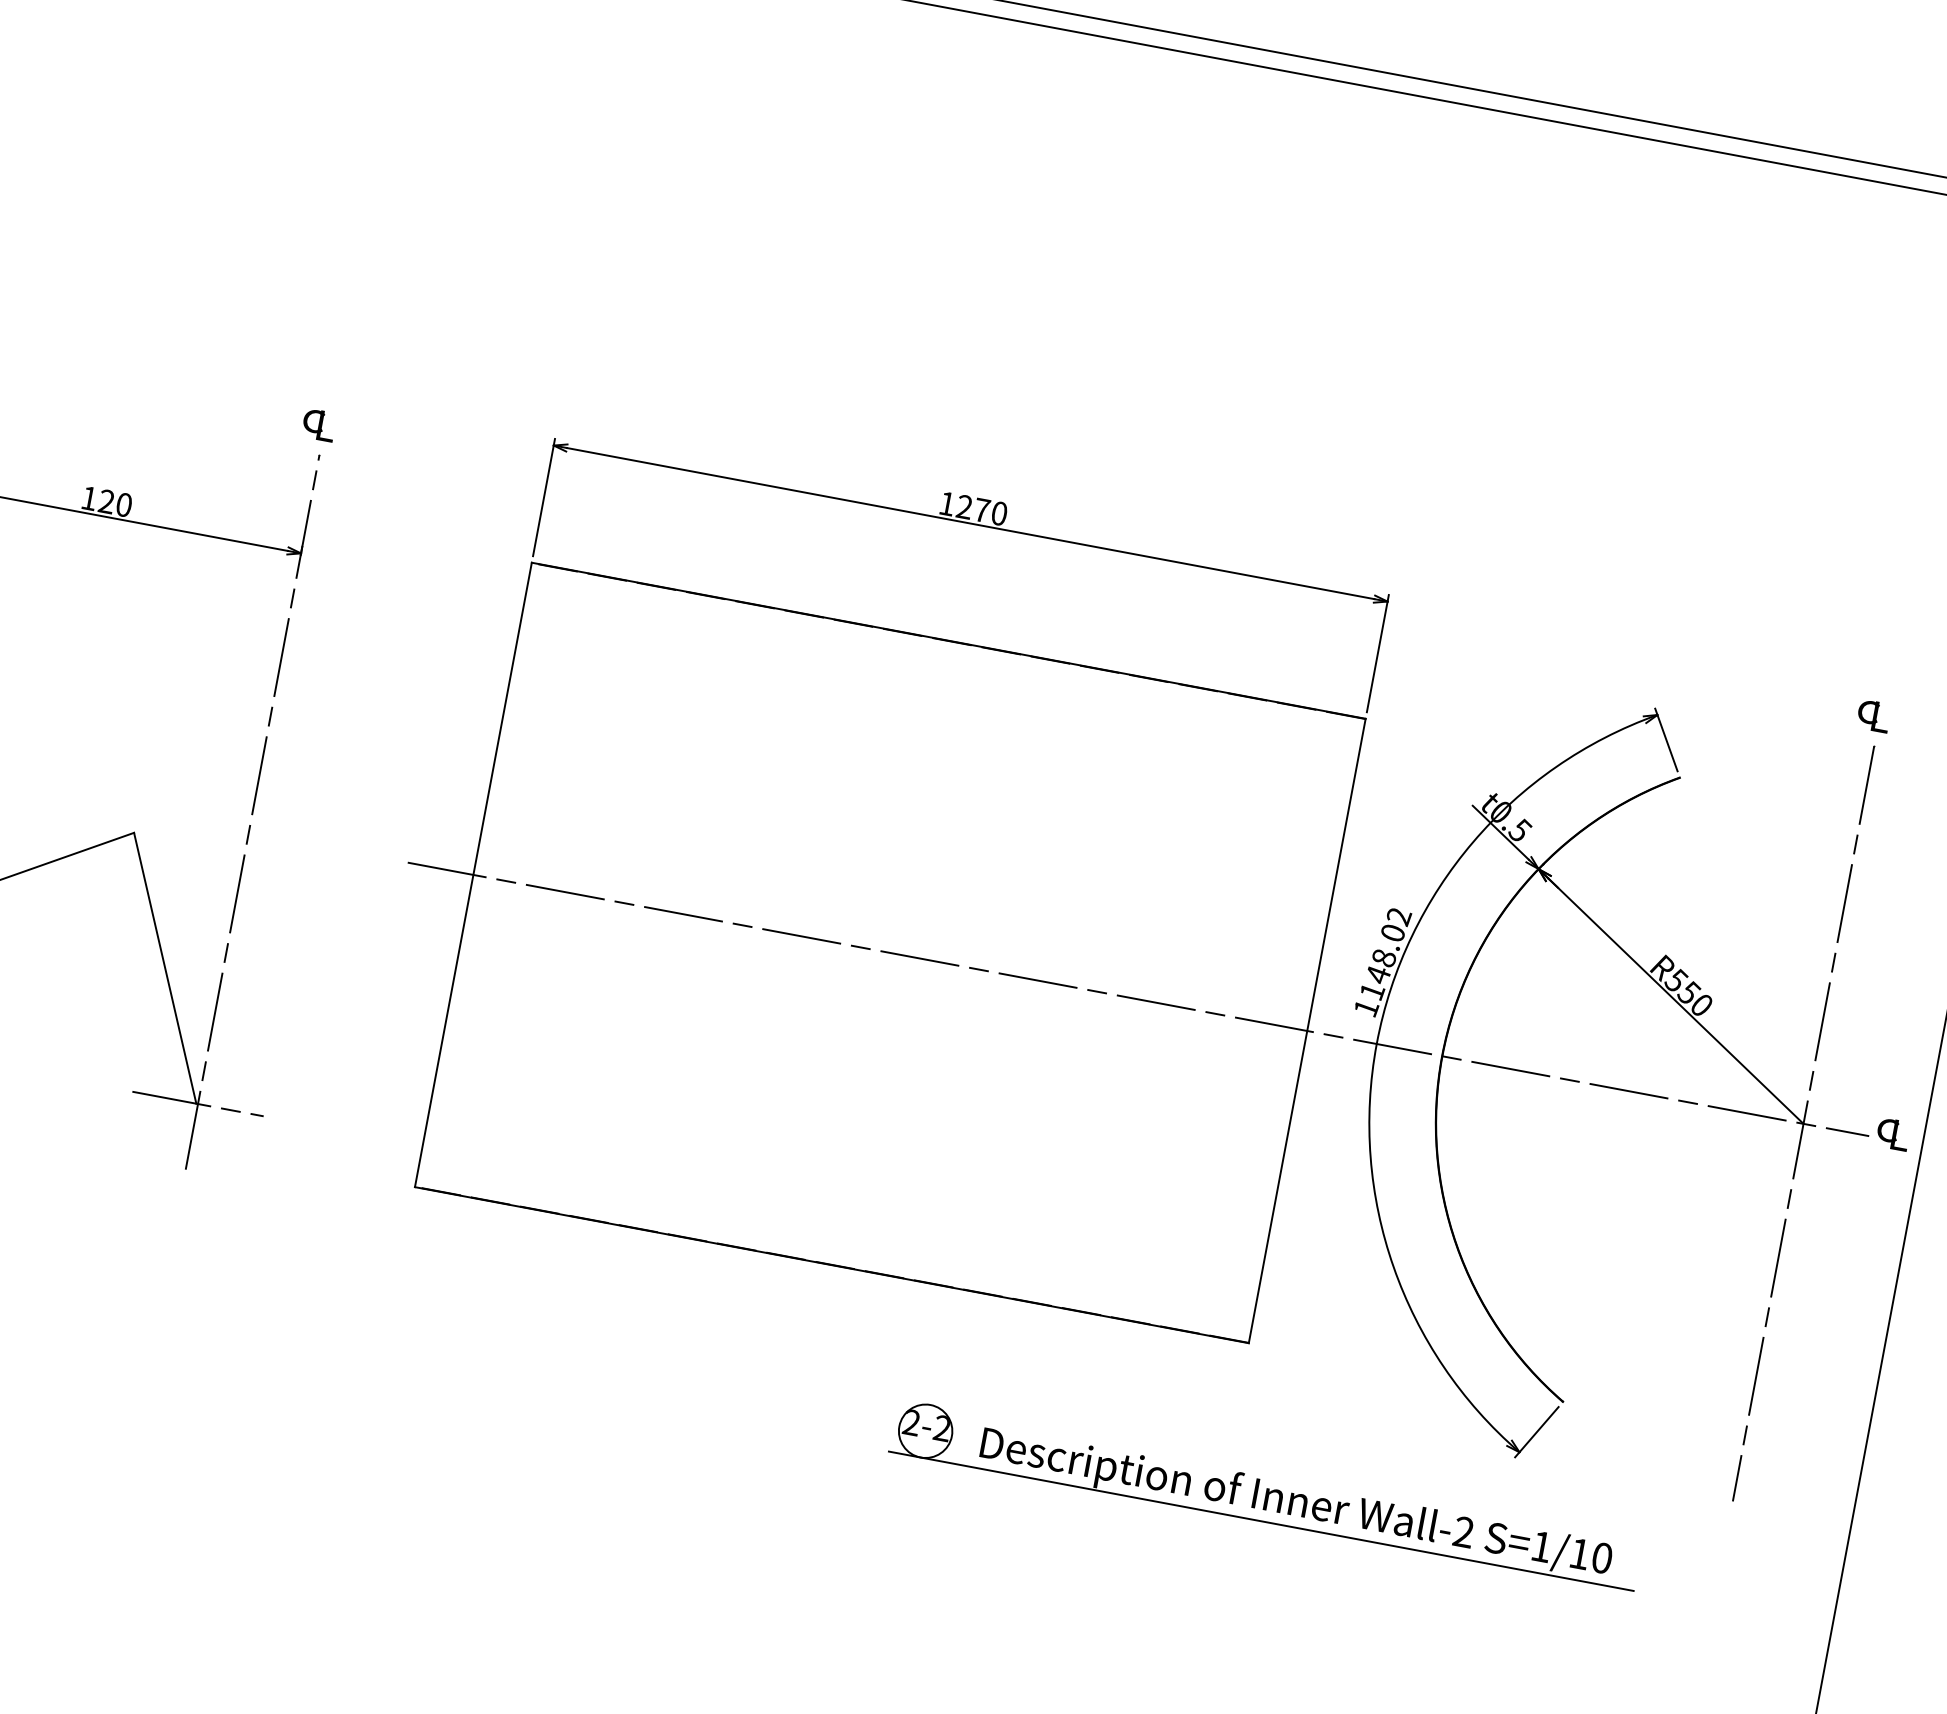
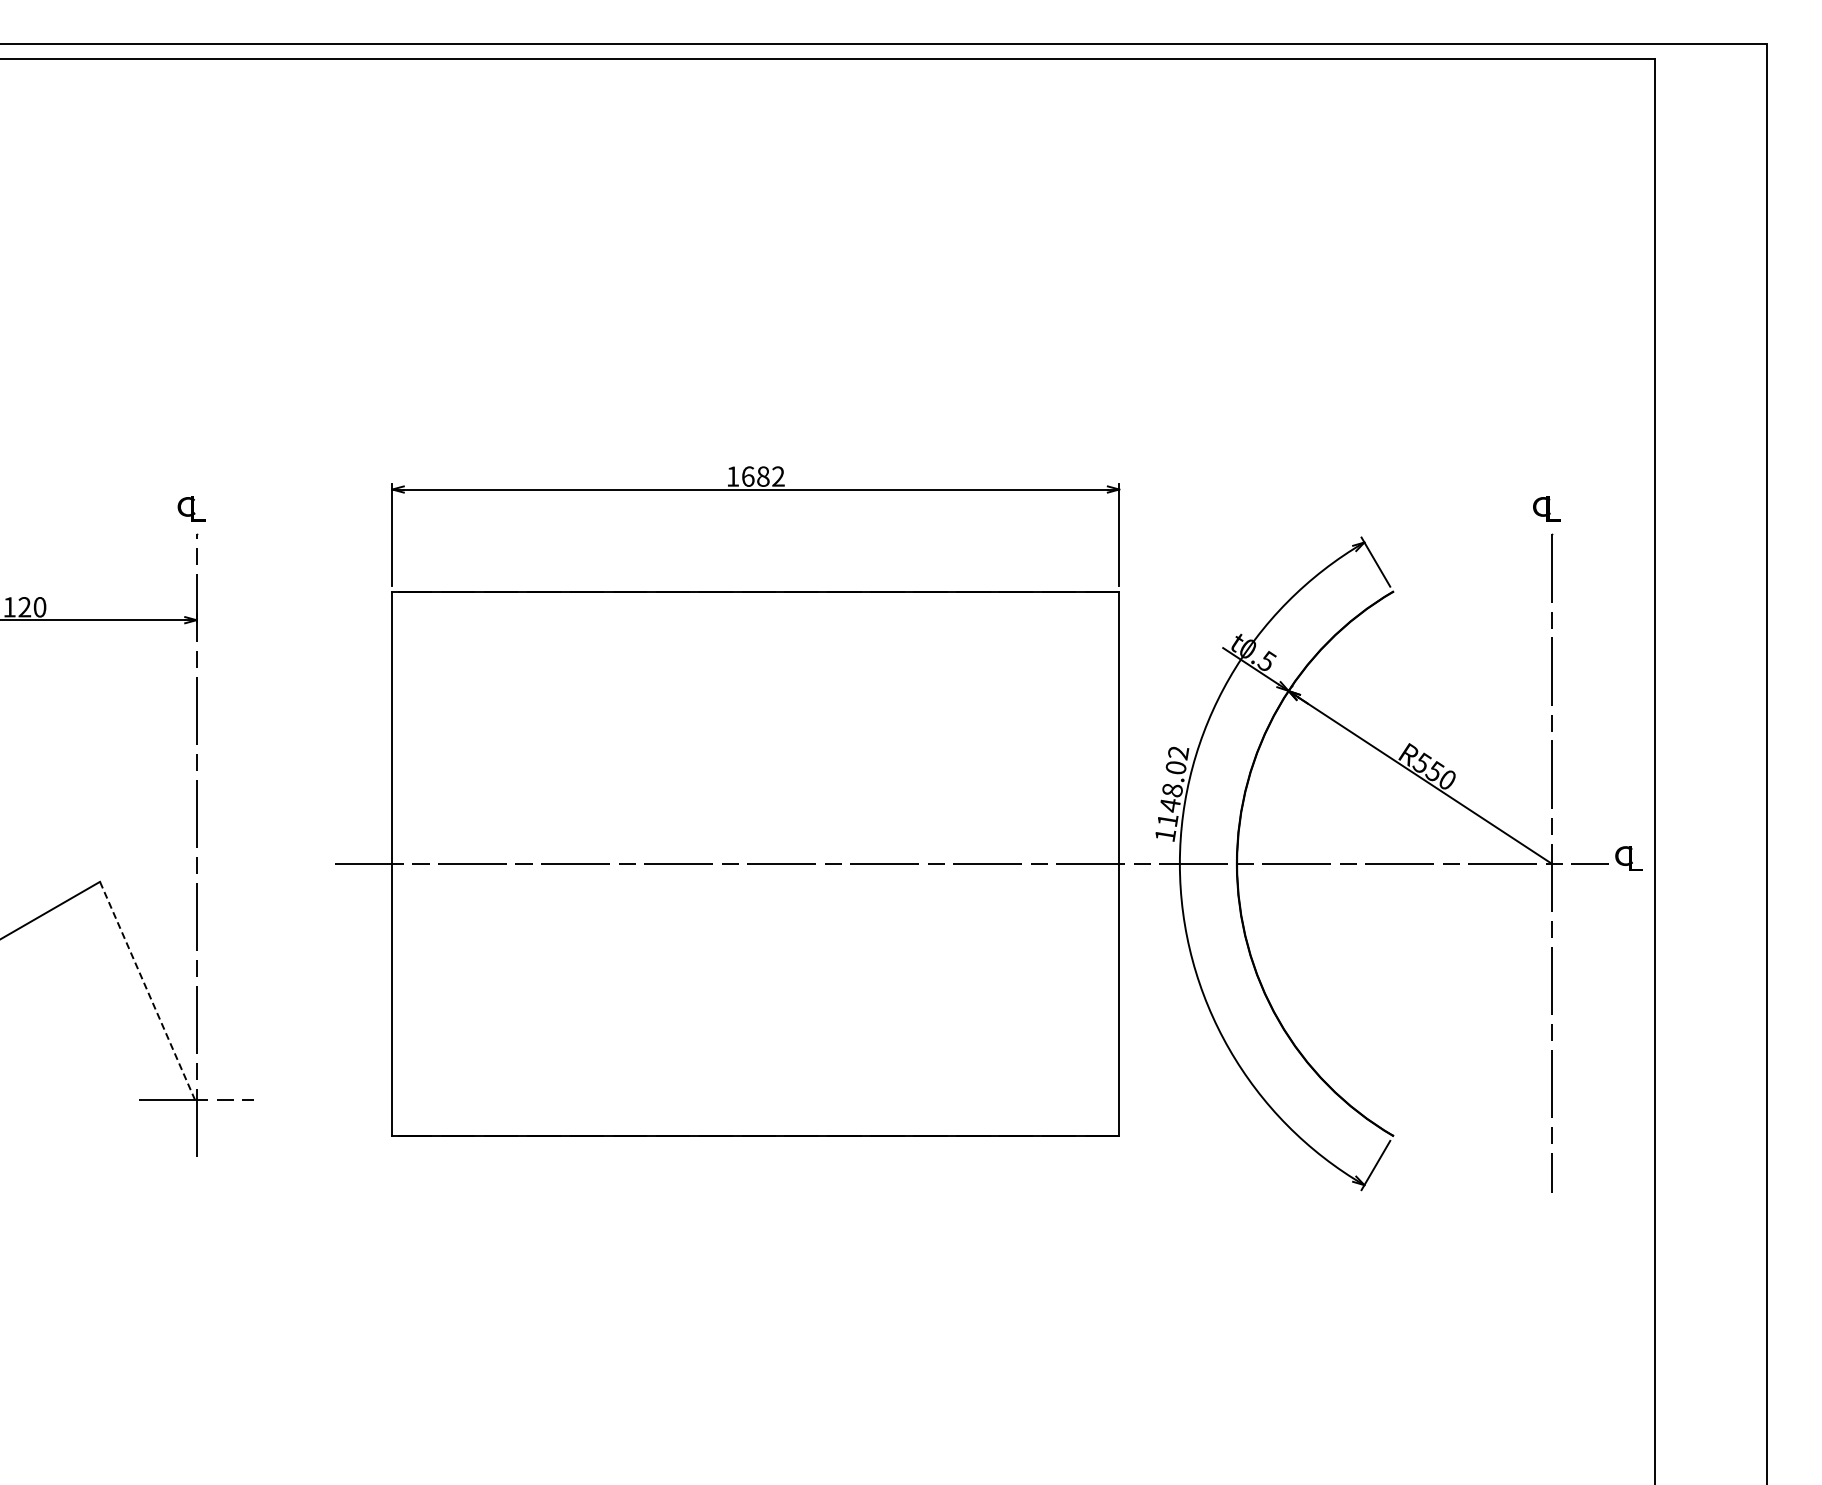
text: (982, 510) -> (763, 476), 1270 -> 1682
line: (165, 967) -> (147, 990), solid -> dashed
part: (1265, 1494) -> (1157, 1260), removed

